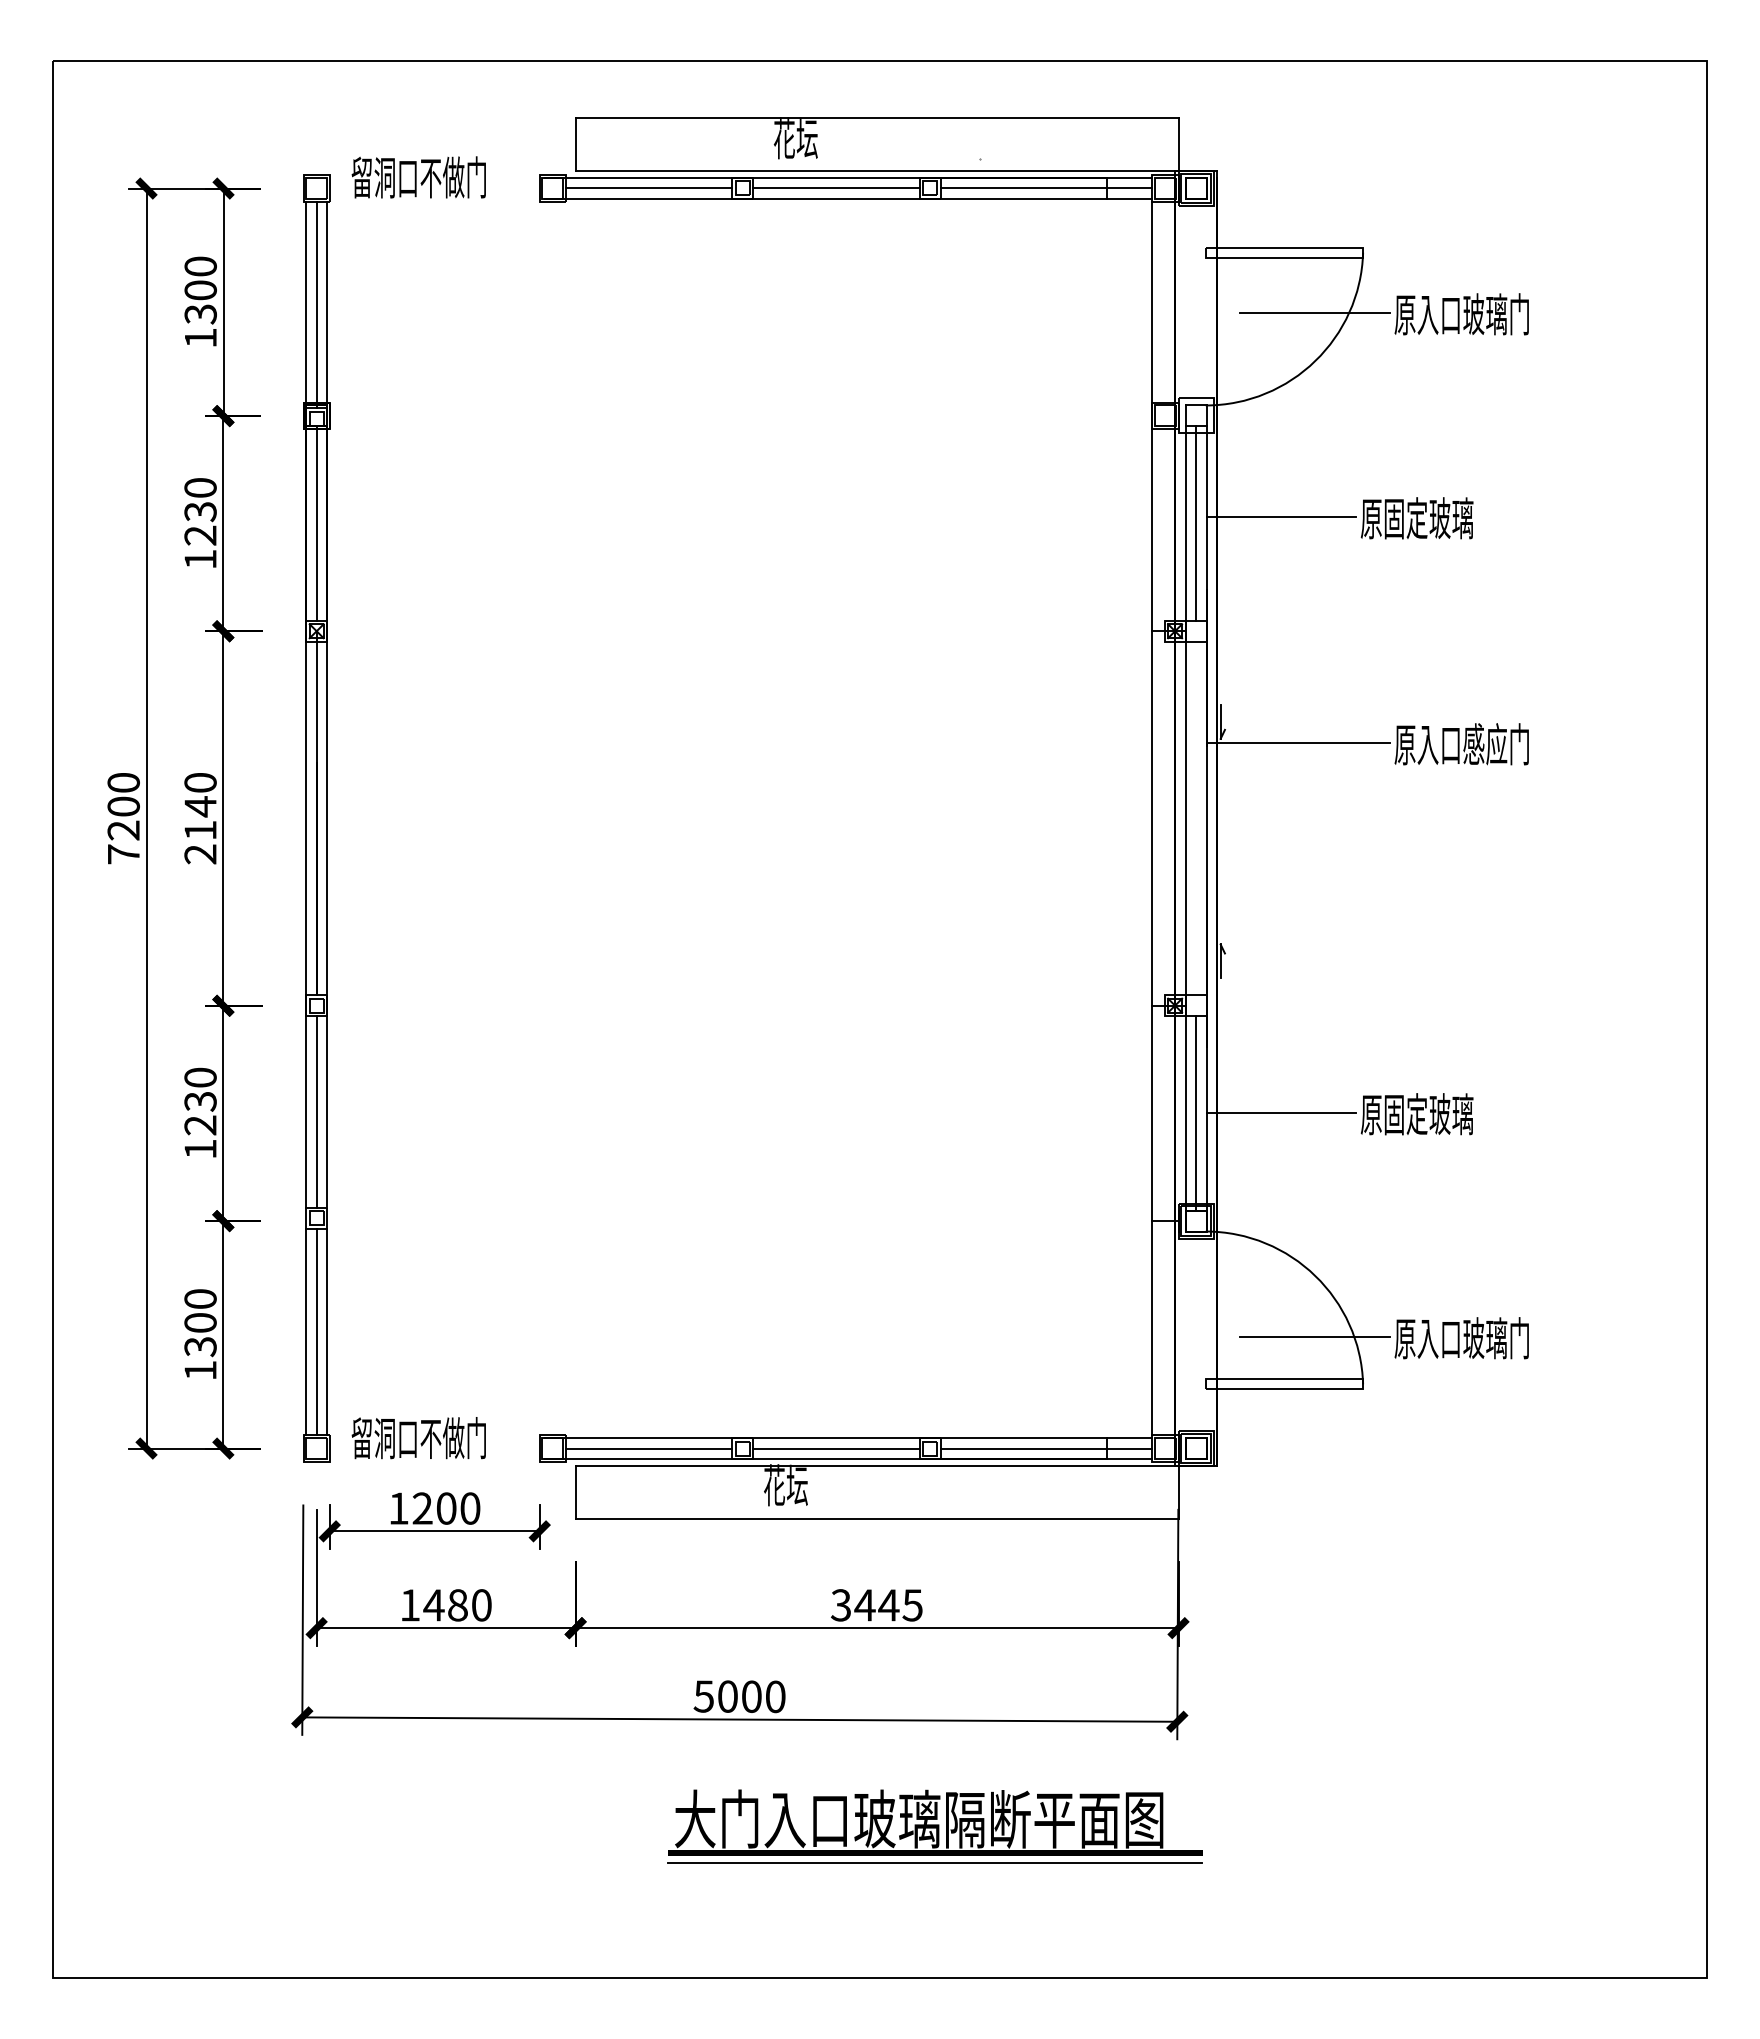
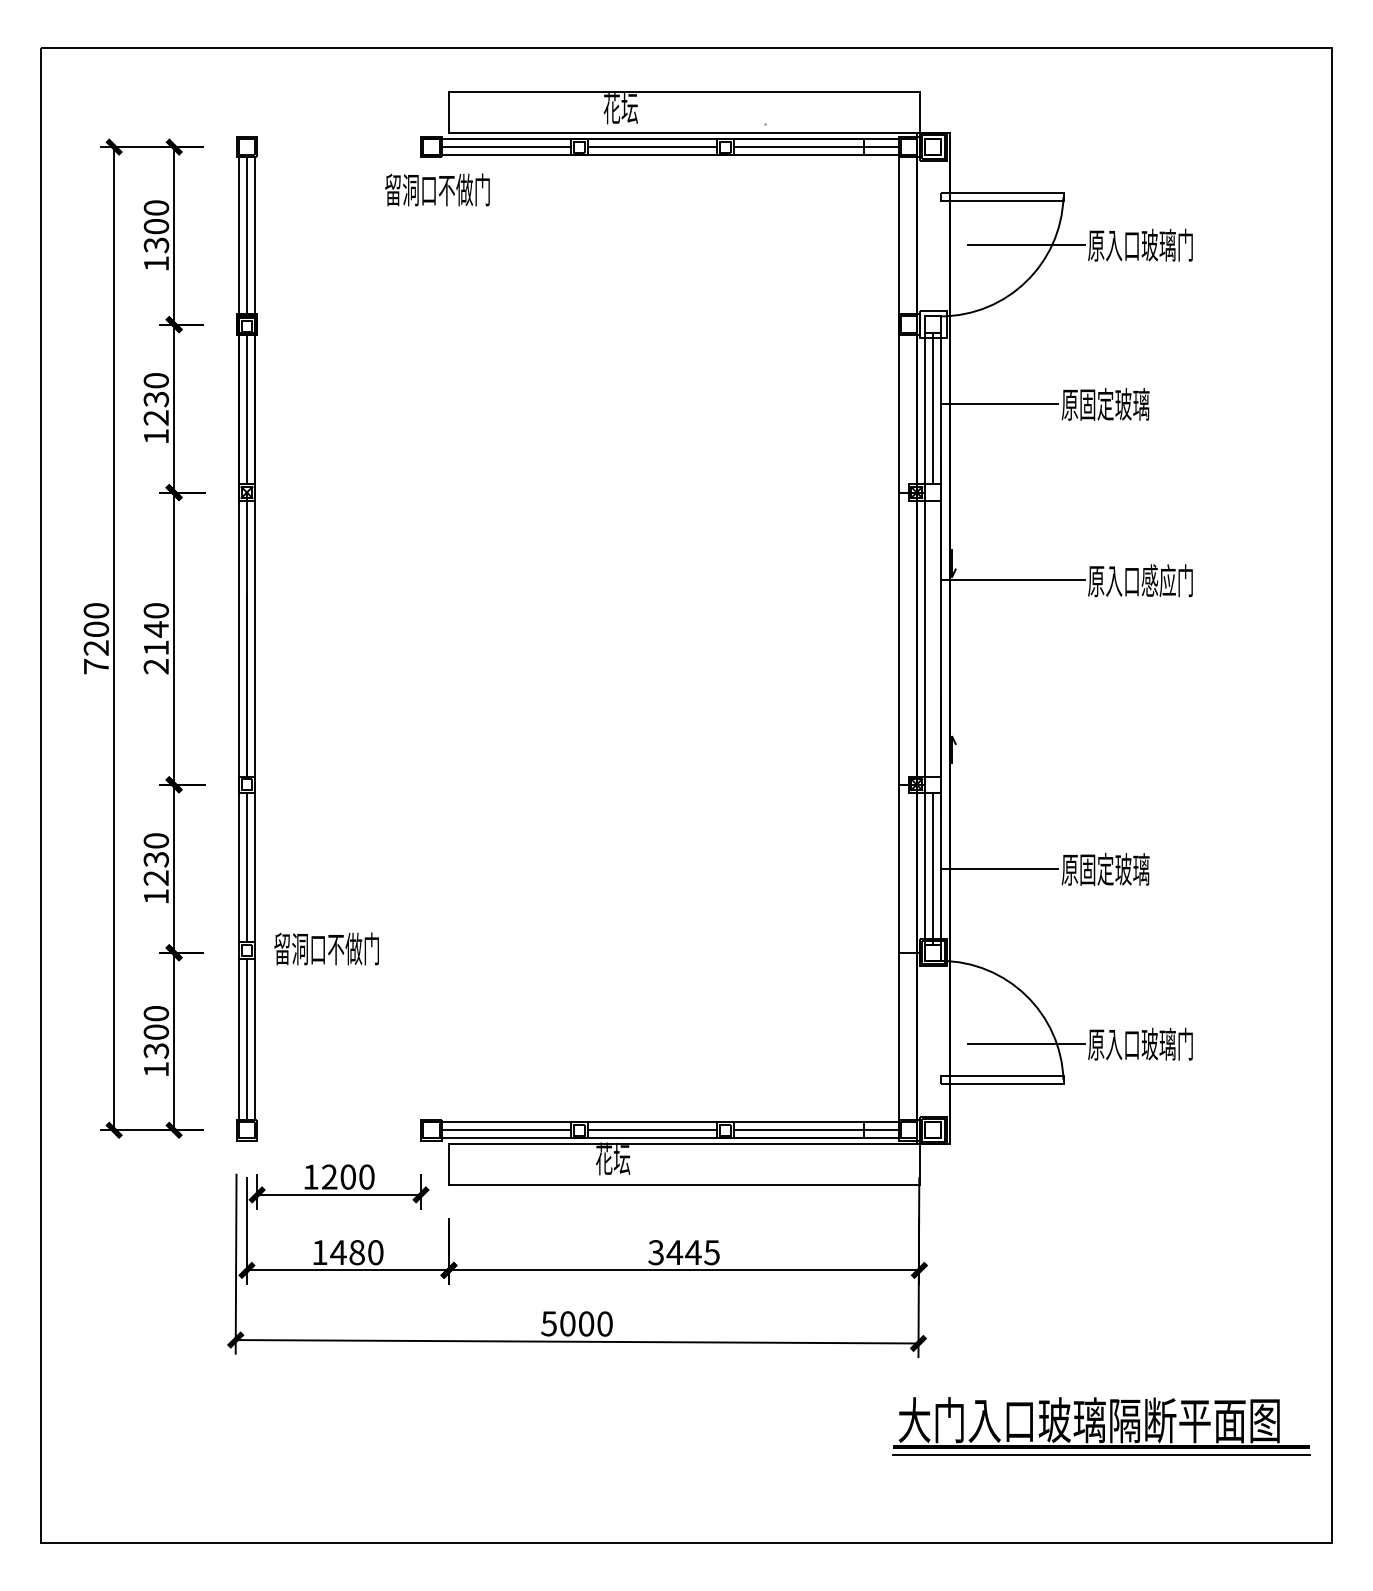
text: (418, 177) -> (437, 189), moved
text: (418, 1438) -> (326, 949), moved
part: (934, 1826) -> (1101, 1425), moved

